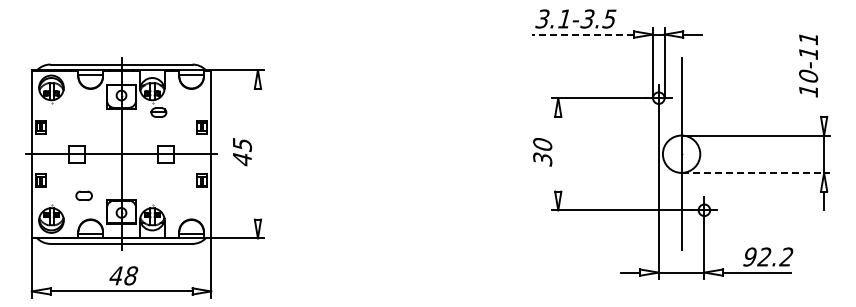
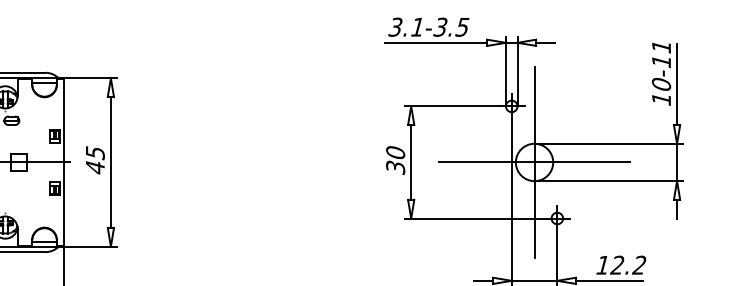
line: (583, 34) -> (436, 42), dashed -> solid
line: (824, 76) -> (677, 84), added
line: (257, 153) -> (110, 161), added
line: (558, 153) -> (411, 161), added
line: (681, 154) -> (534, 162), added
line: (756, 172) -> (609, 180), dashed -> solid
text: (749, 256) -> (602, 264), 92.2 -> 12.2

